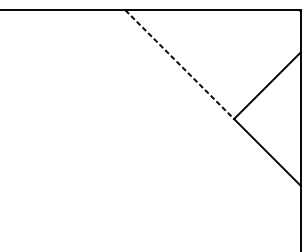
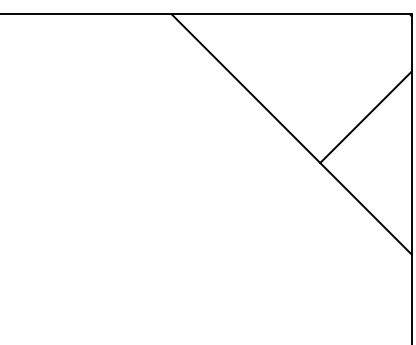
line: (180, 65) -> (246, 89), dashed -> solid

